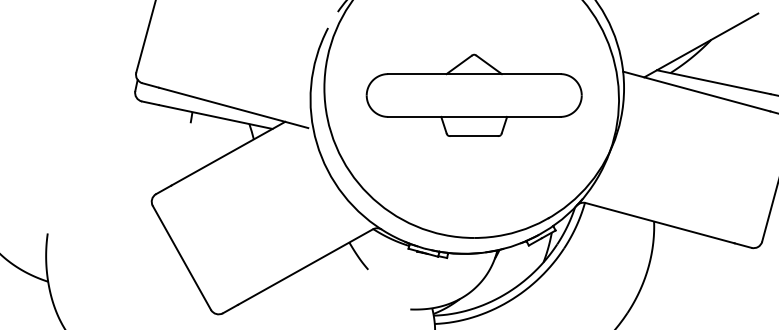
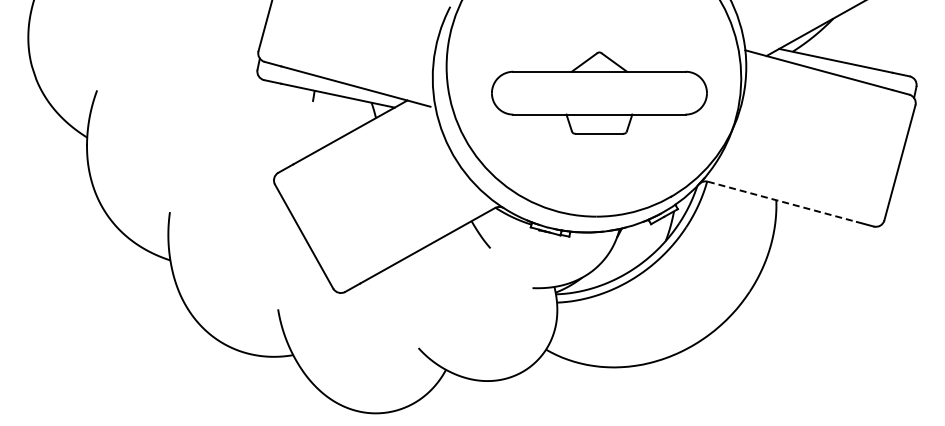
part: (474, 94) -> (599, 92), moved
line: (660, 222) -> (782, 201), solid -> dashed

